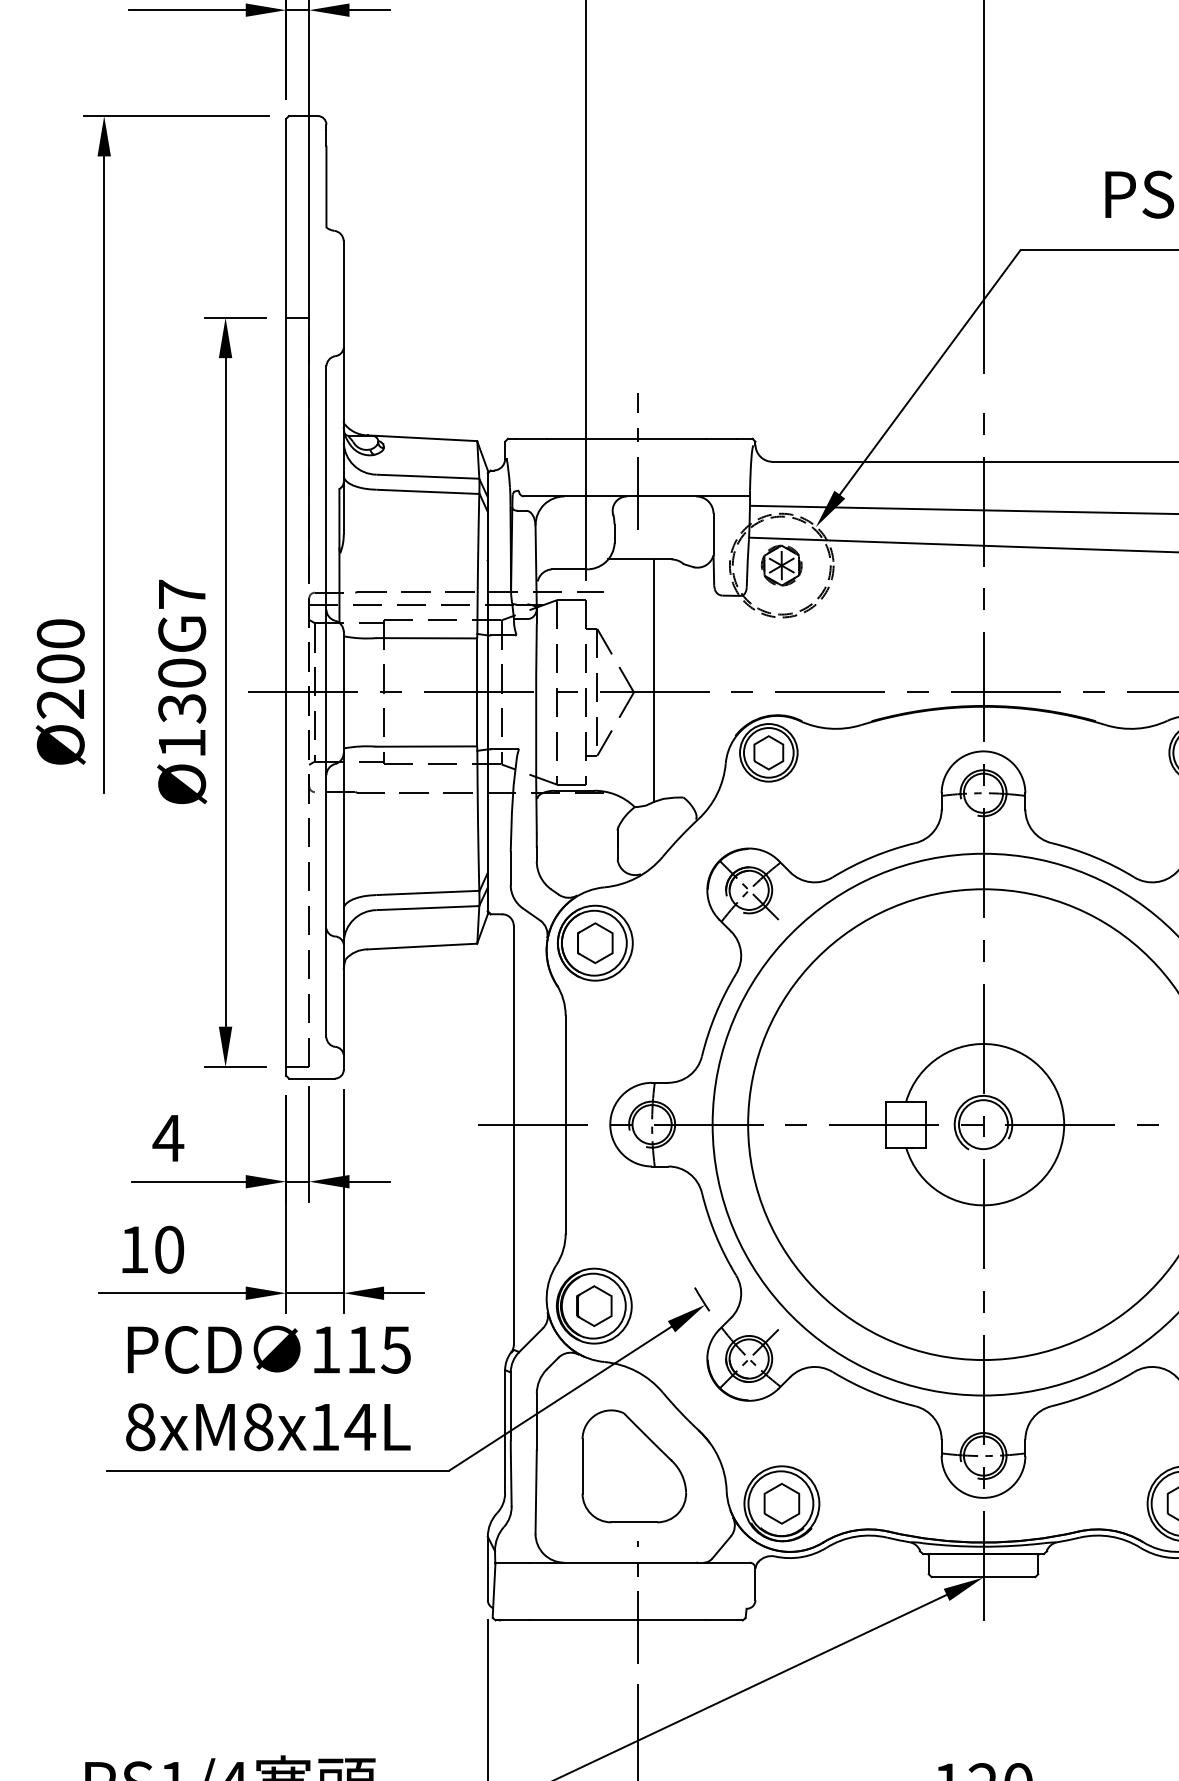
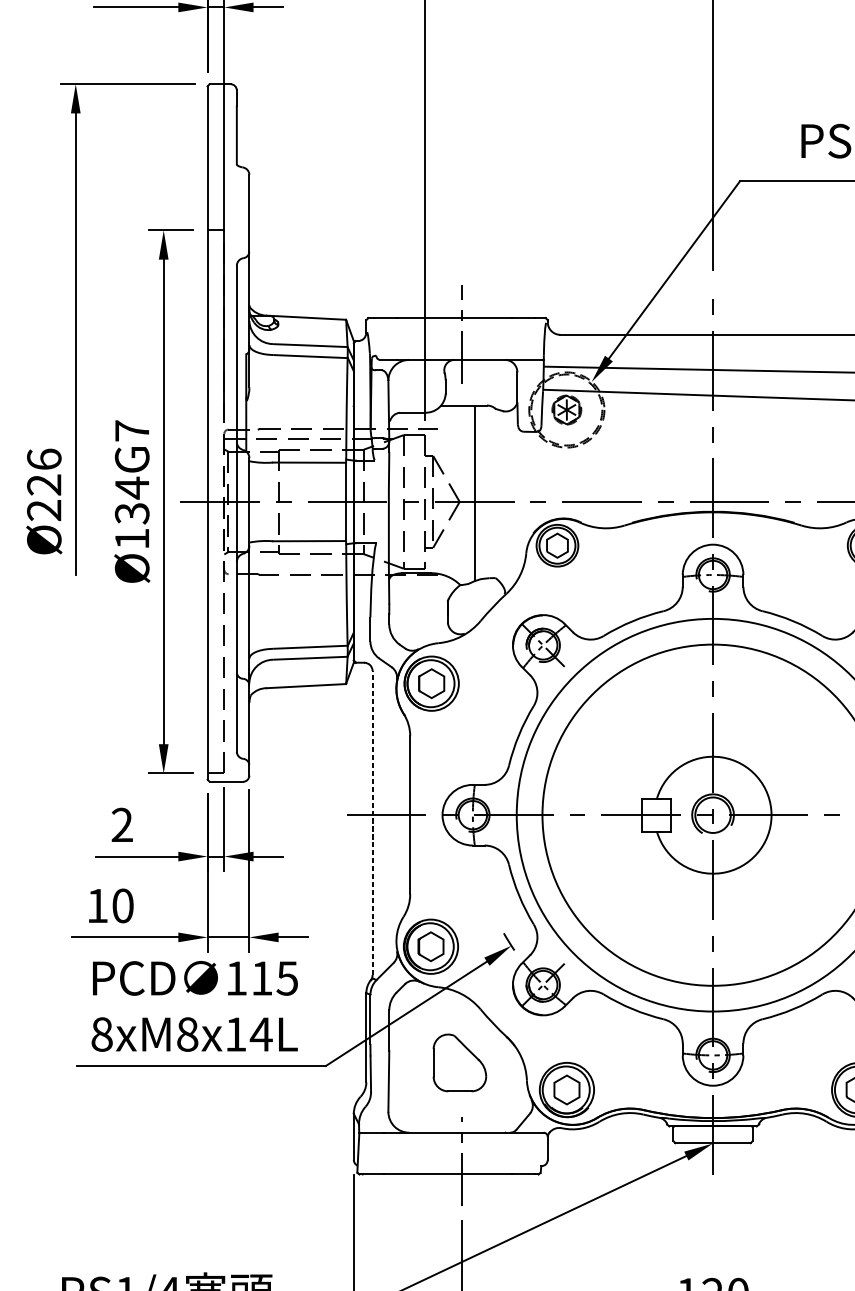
text: (60, 651) -> (44, 472), Ø200 -> Ø226
text: (182, 673) -> (132, 488), Ø130G7 -> Ø134G7
line: (513, 1135) -> (372, 823), solid -> dashed
text: (168, 1137) -> (122, 824), 4 -> 2
part: (633, 1466) -> (459, 1062), size x0.7

